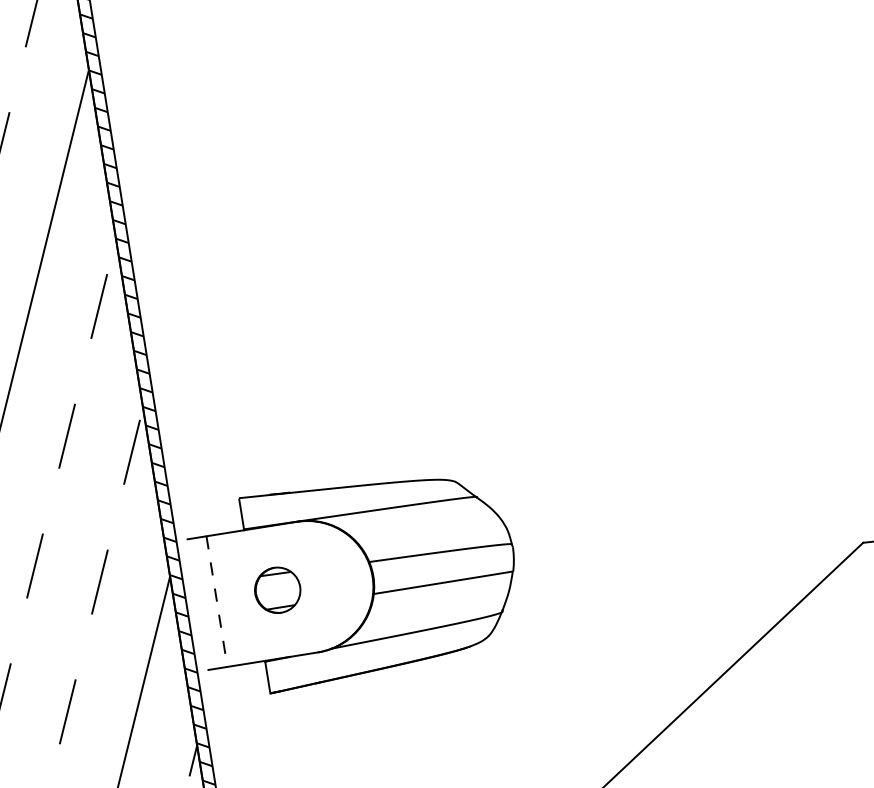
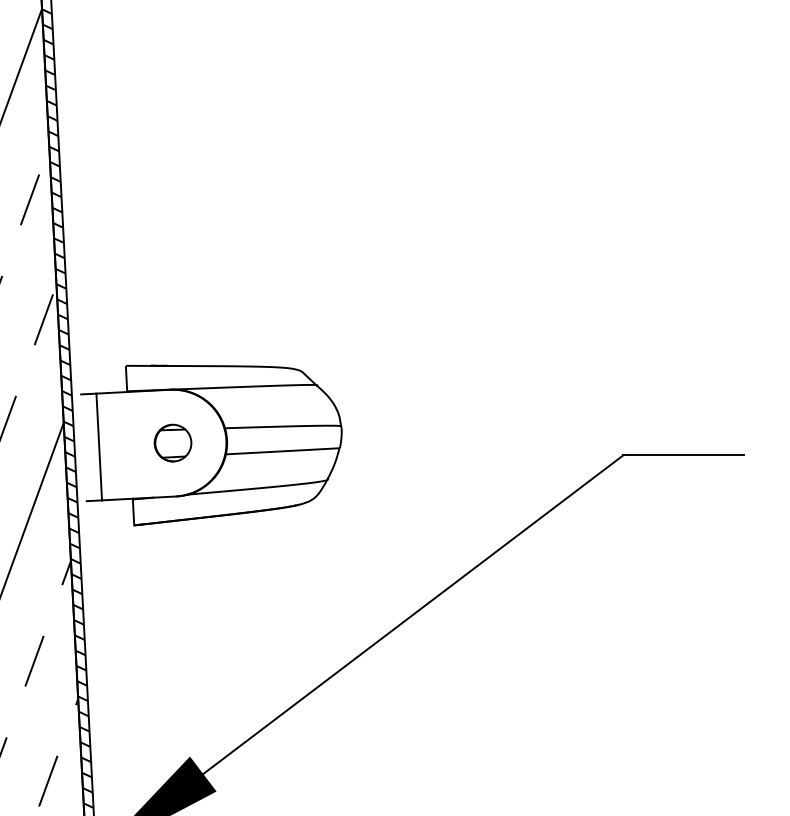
part: (276, 589) -> (172, 442), moved
line: (217, 602) -> (99, 447), dashed -> solid

